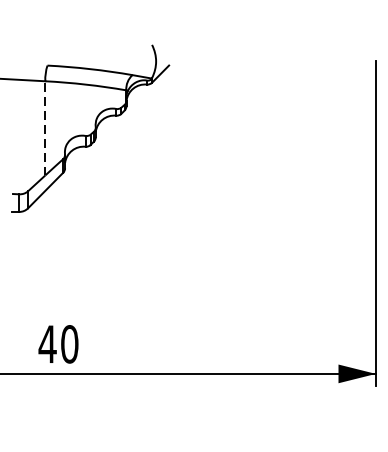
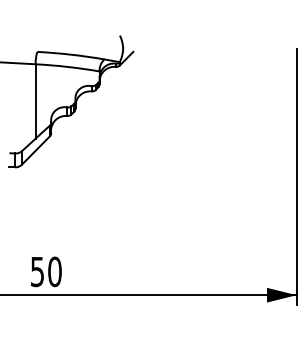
line: (45, 127) -> (35, 100), dashed -> solid
text: (47, 345) -> (37, 272), 40 -> 50

